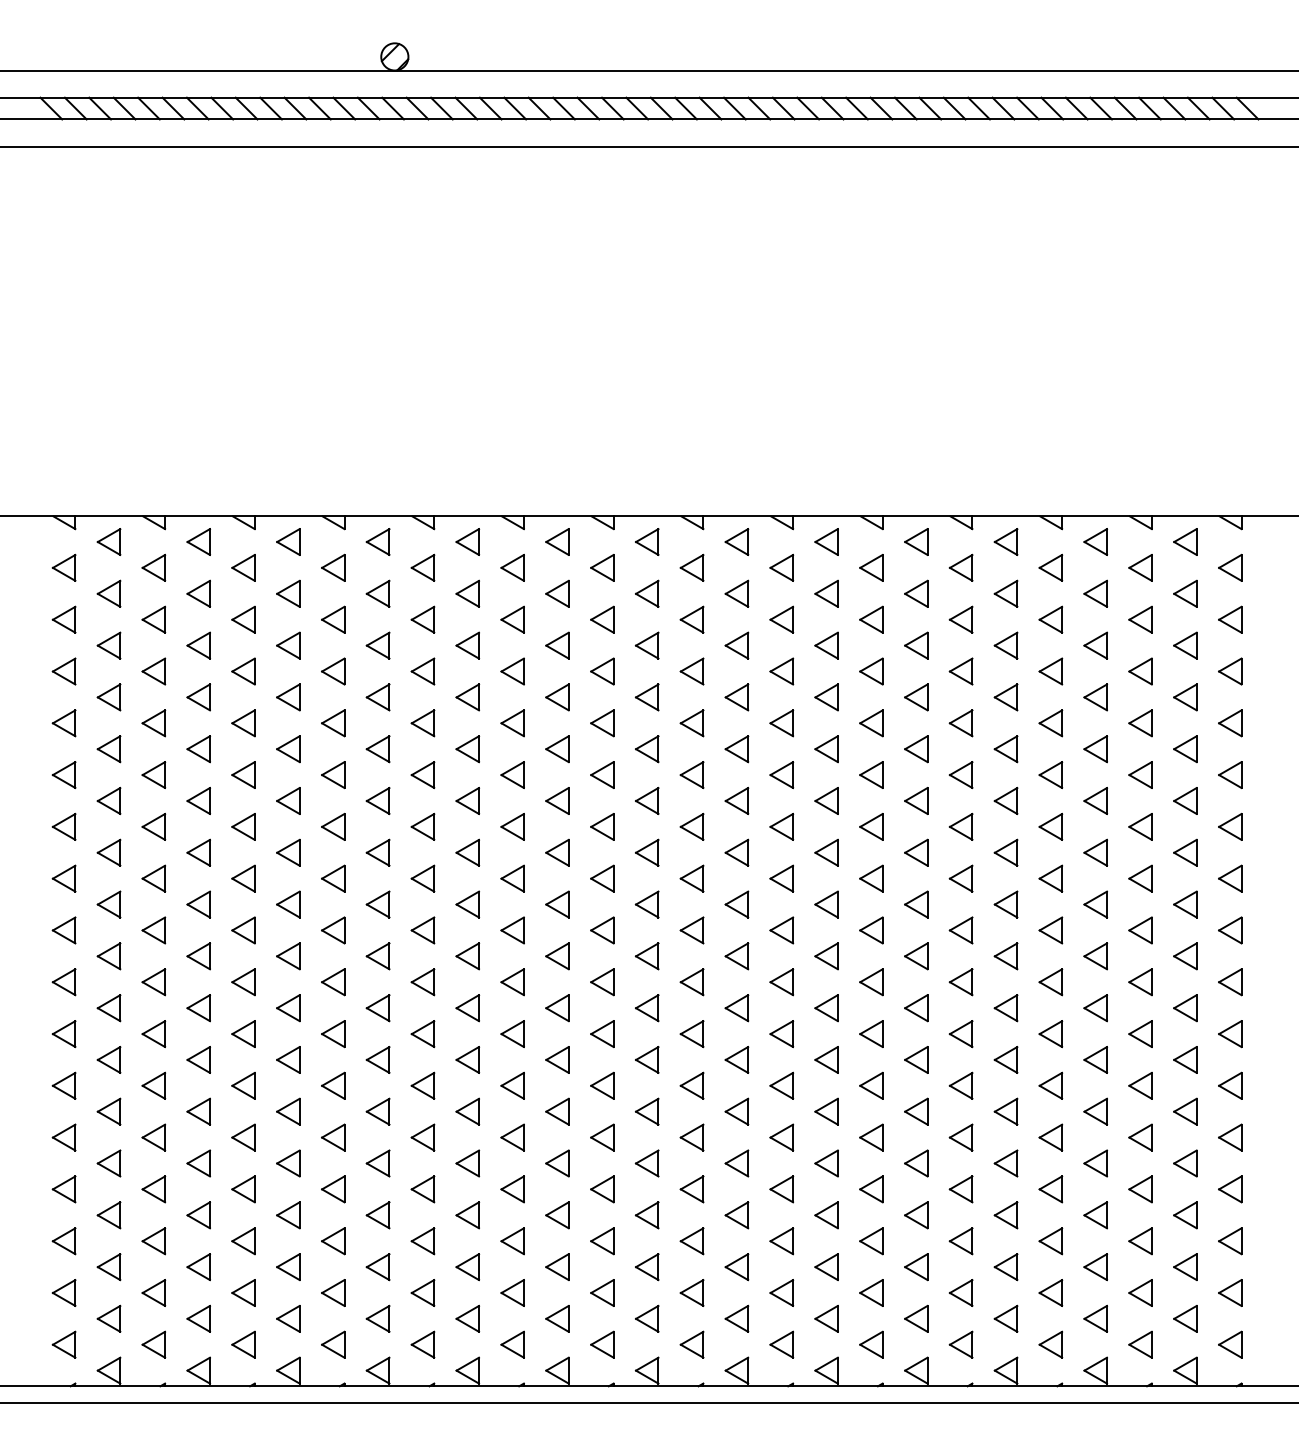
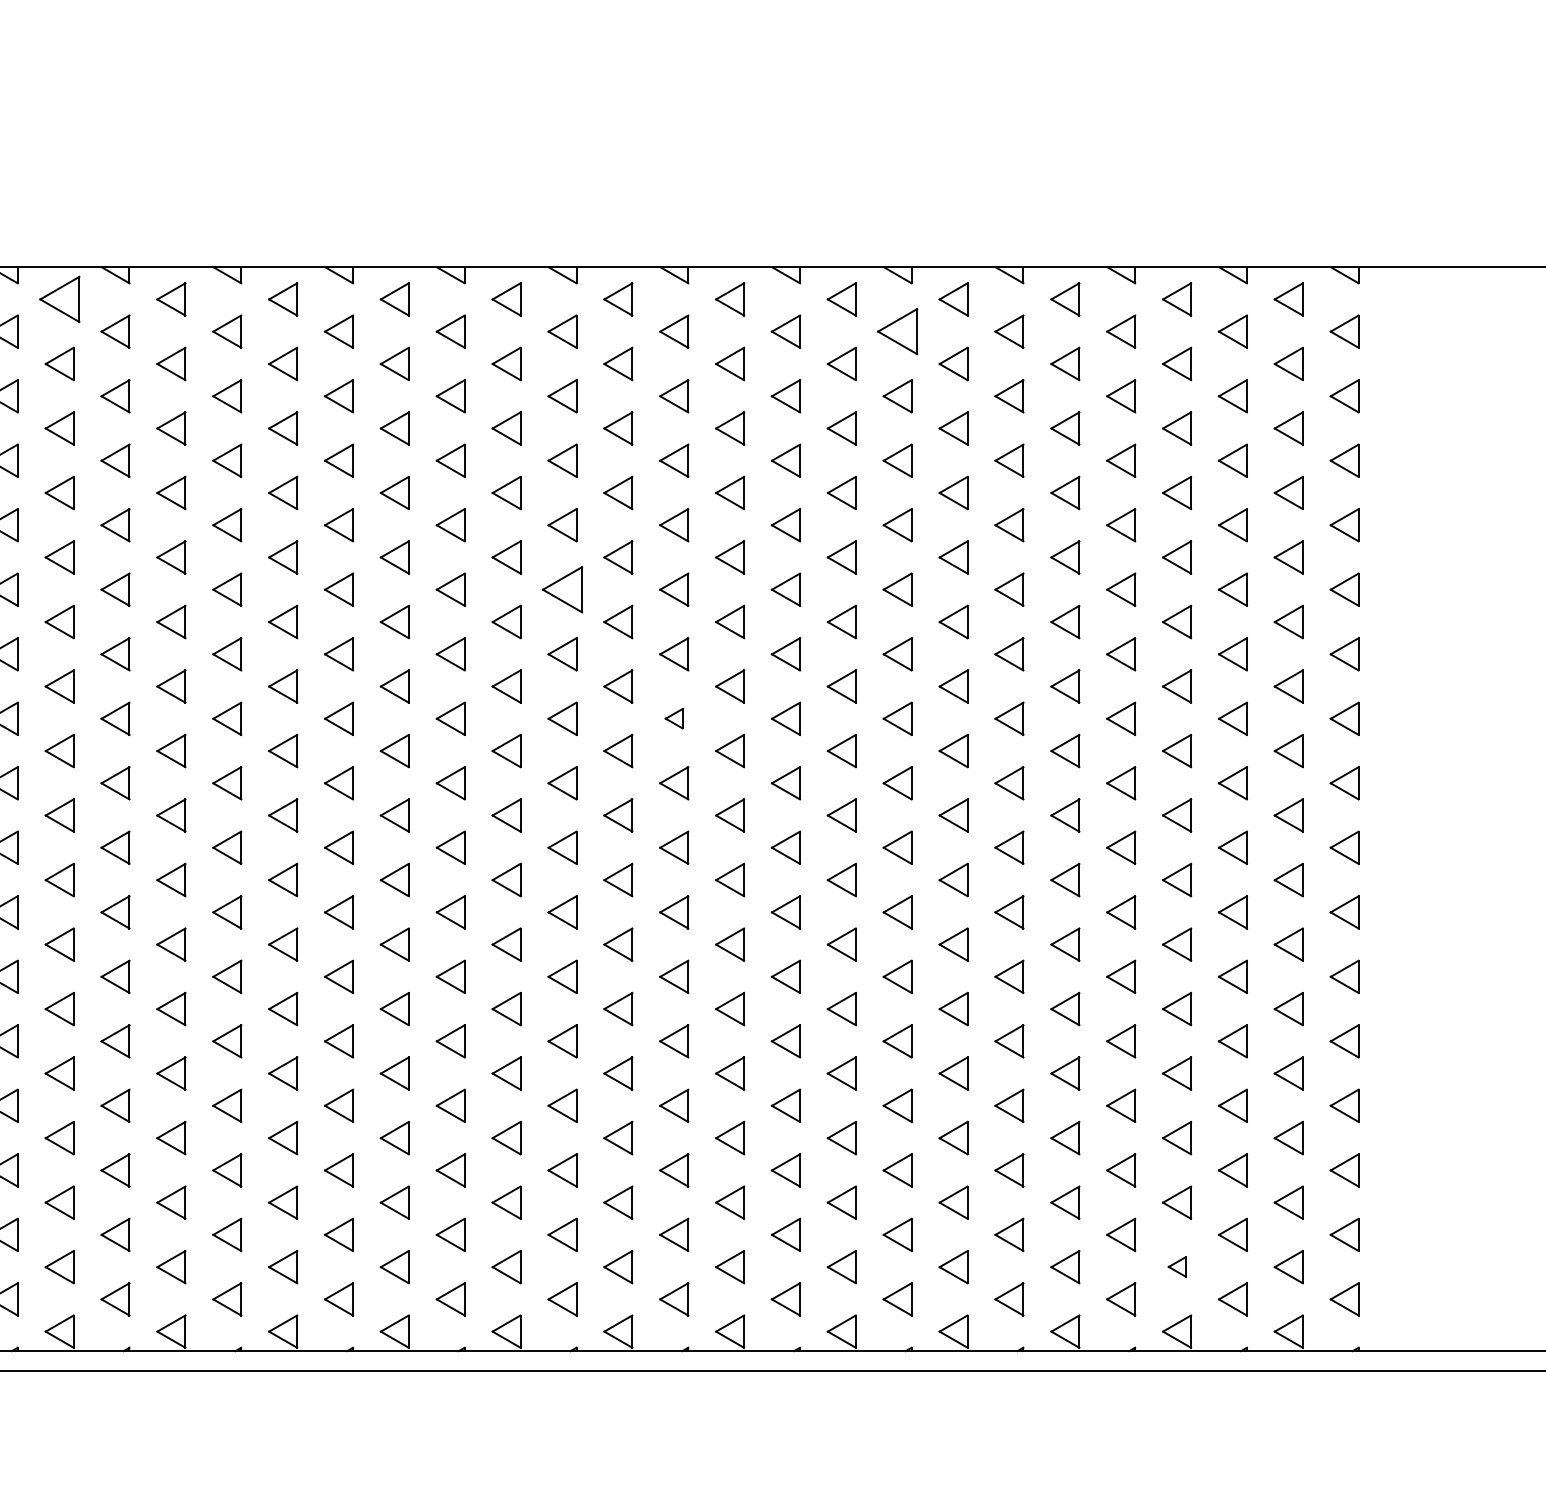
part: (198, 541) -> (59, 298), size x1.4
part: (871, 567) -> (897, 331), size x1.4
part: (602, 774) -> (562, 589), size x1.4
part: (691, 878) -> (673, 718), size x0.6
part: (1095, 1318) -> (1176, 1266), size x0.6

